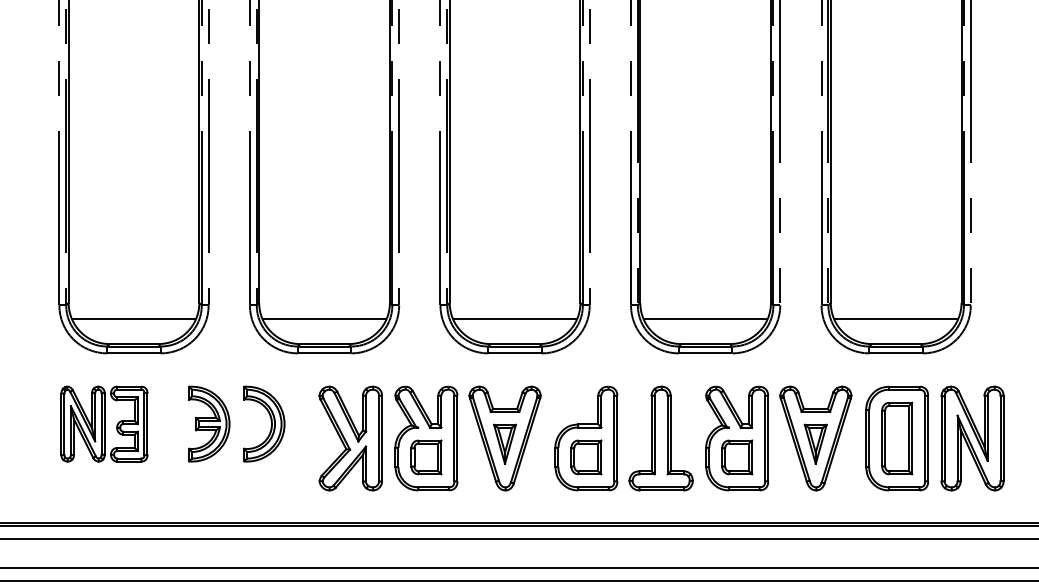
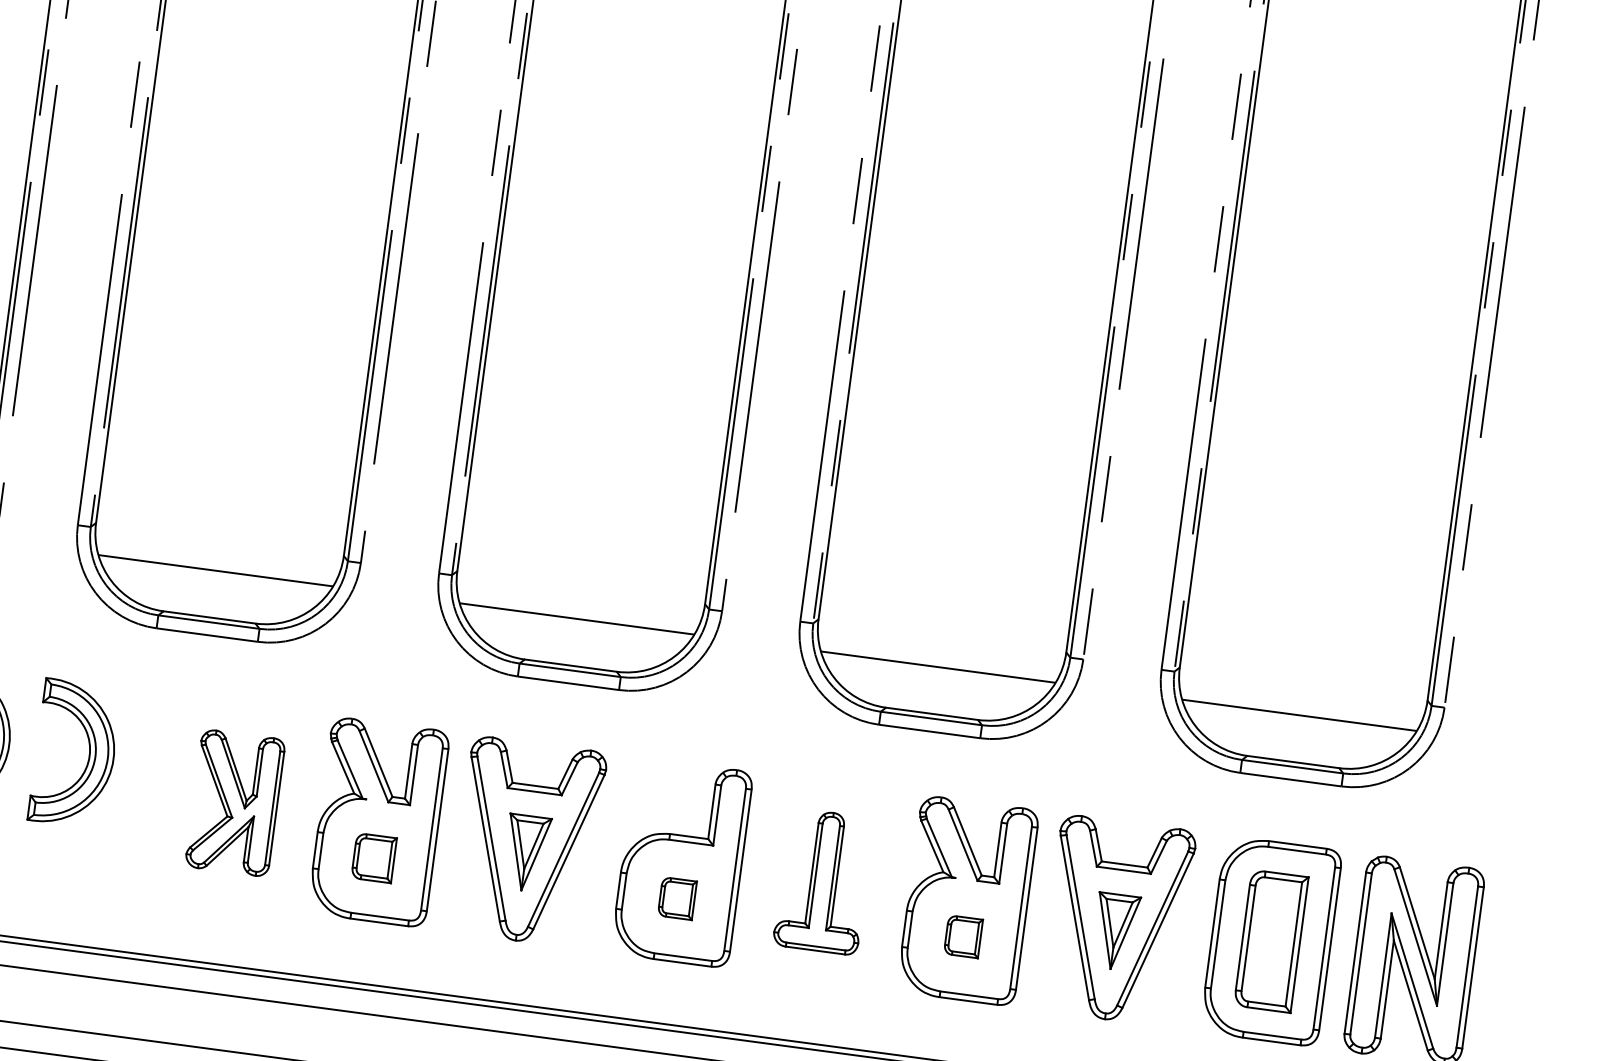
part: (350, 438) -> (234, 802), size x0.7
part: (660, 438) -> (822, 881), size x0.7
part: (426, 457) -> (374, 858), size x0.7
part: (586, 457) -> (677, 898), size x0.6
part: (737, 457) -> (963, 936), size x0.6

